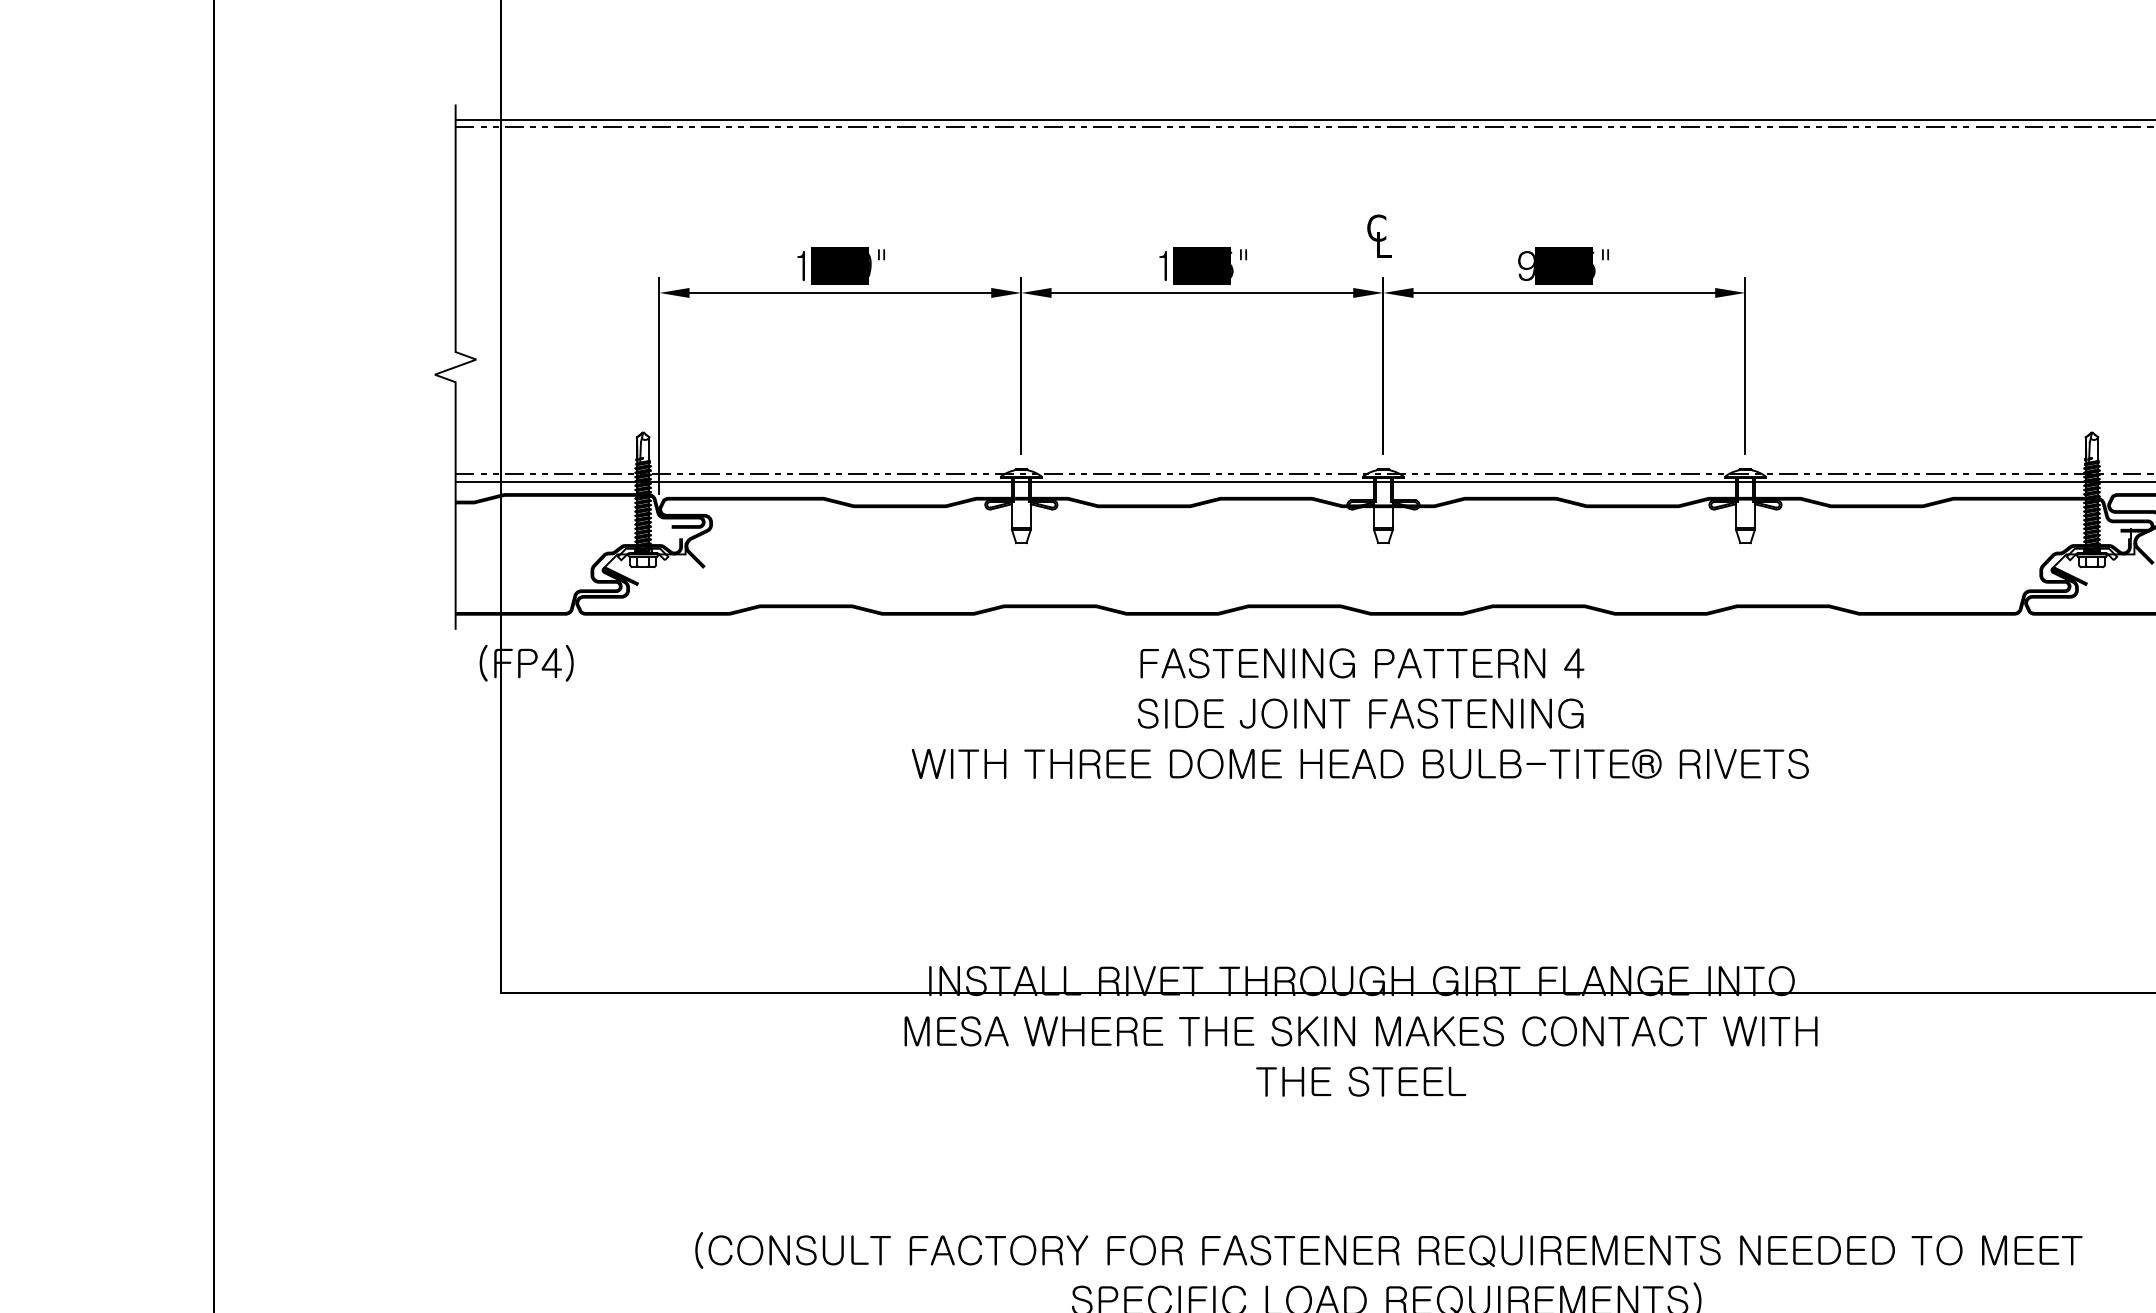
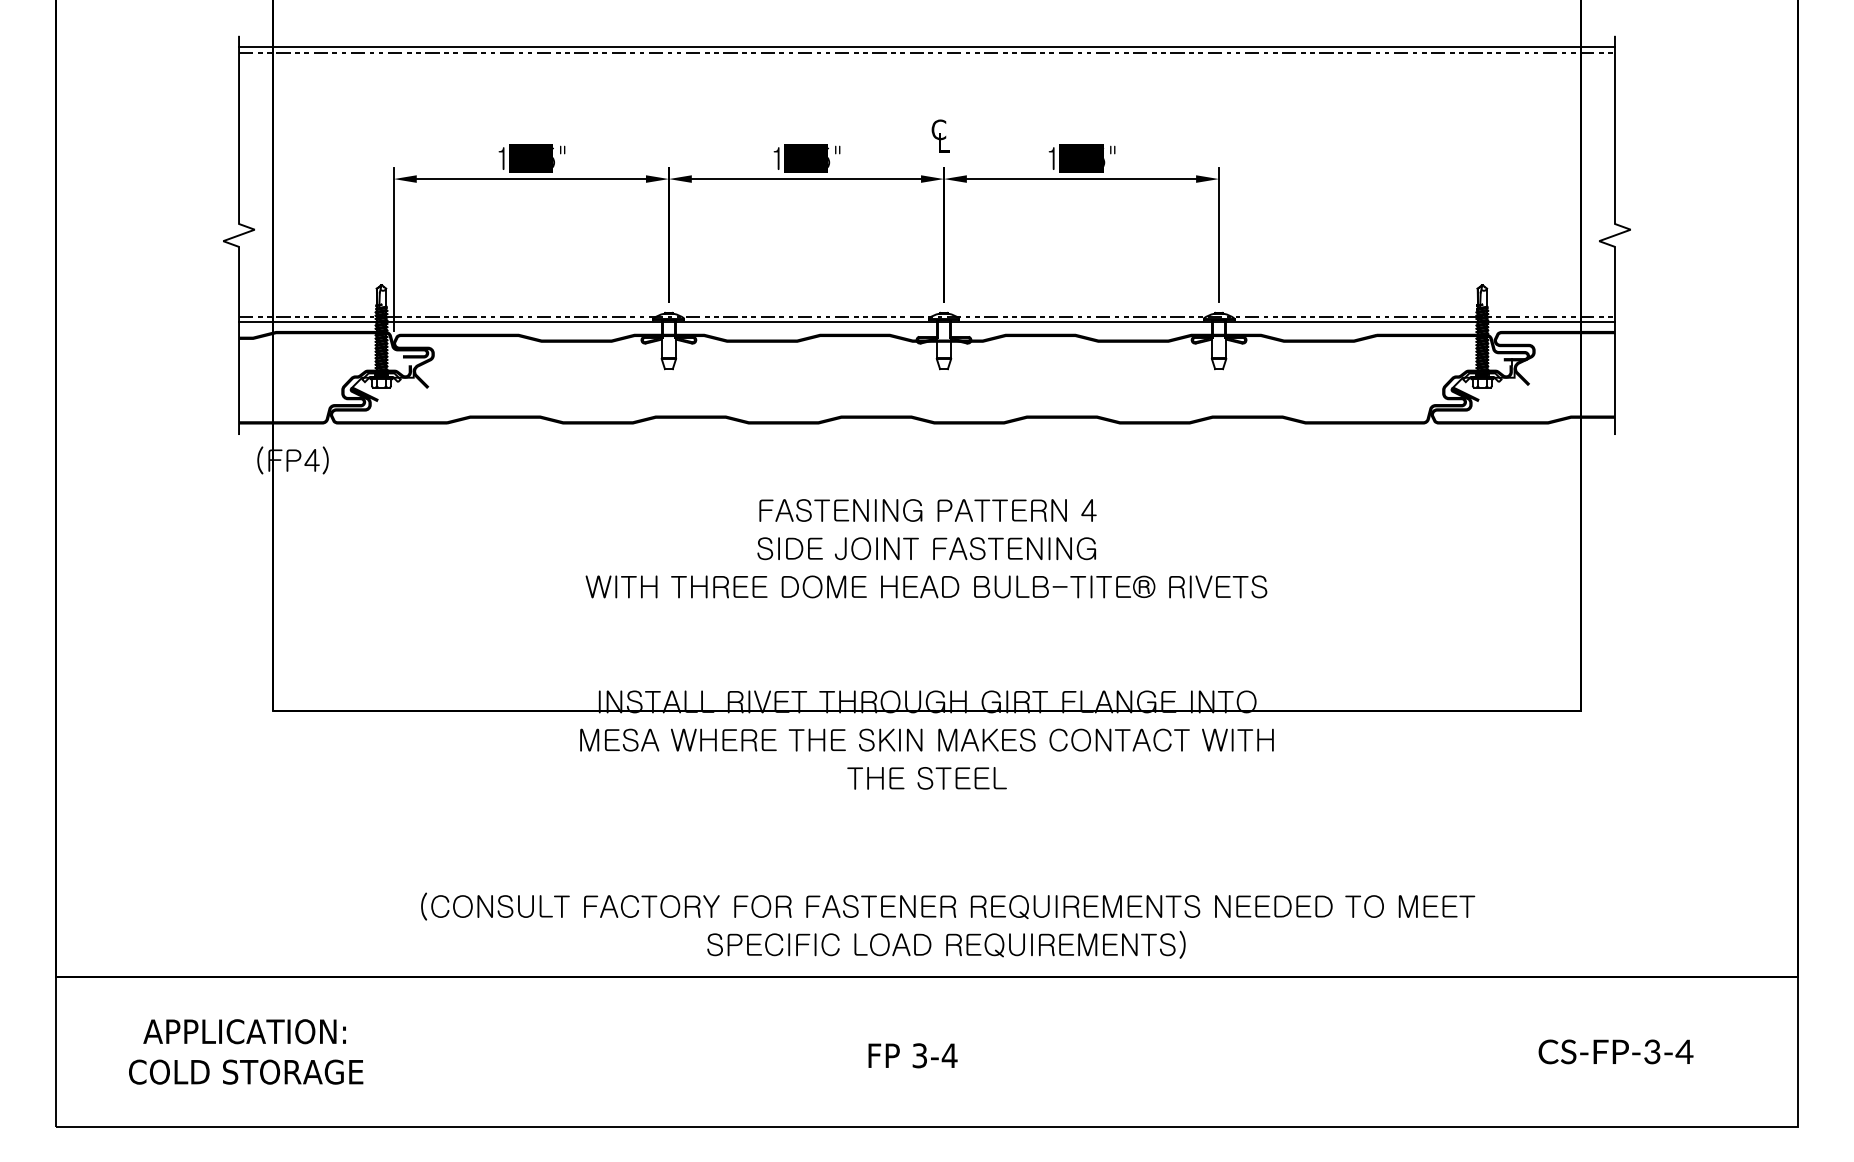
text: (870, 264) -> (554, 157), 10.9" -> 10.5"
text: (1526, 265) -> (1052, 158), 90.5" -> 10.5"
text: (1360, 713) -> (926, 548), moved

